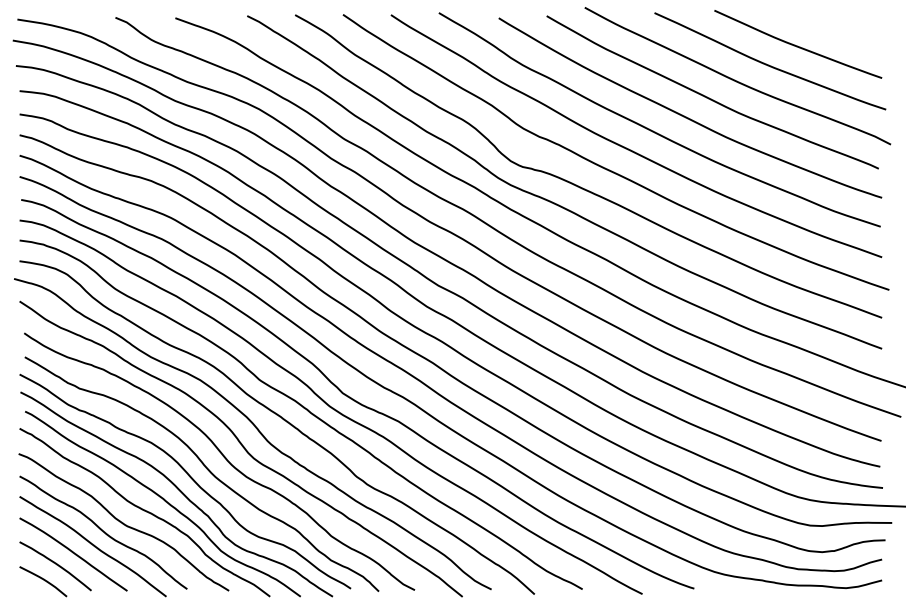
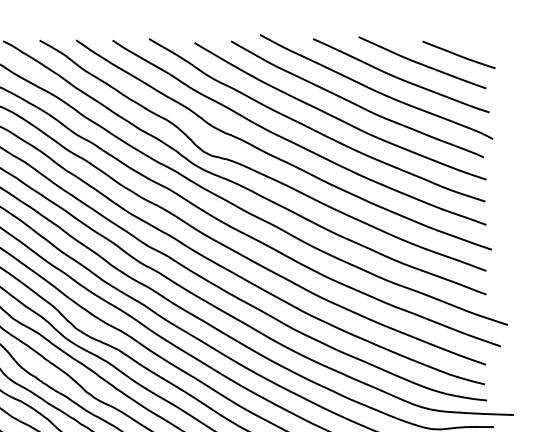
curve: (845, 33) -> (458, 54), added

